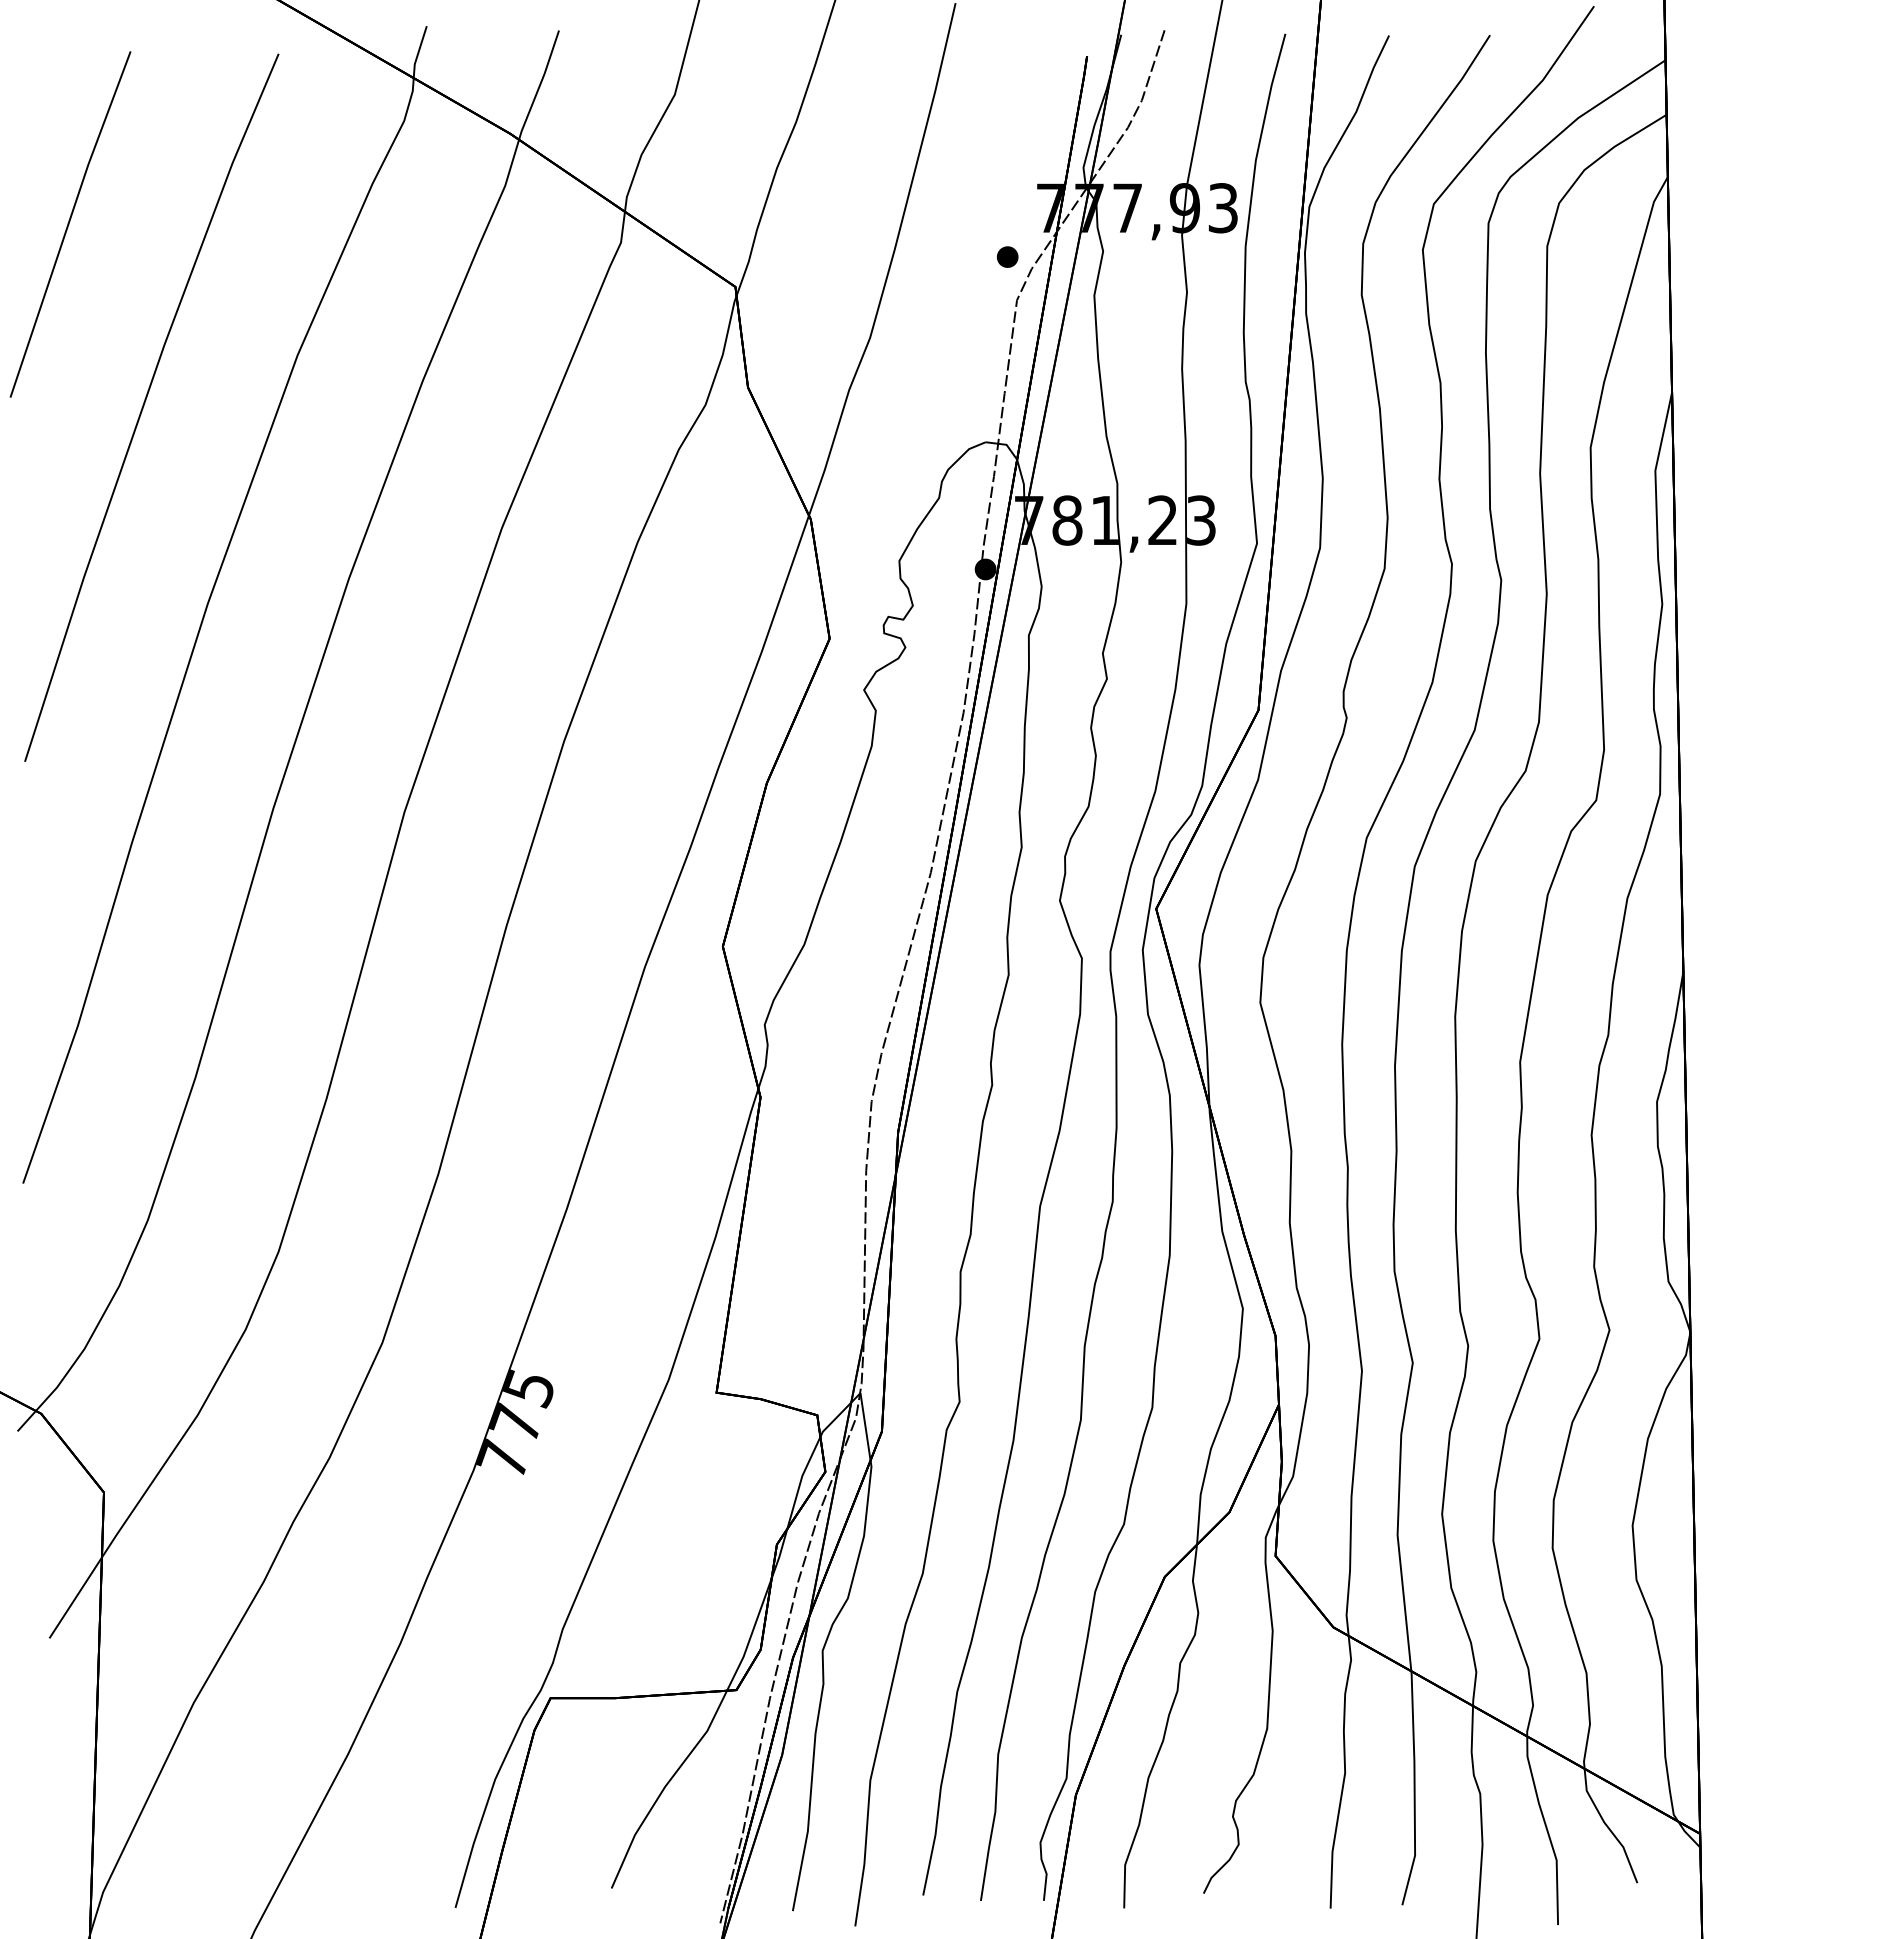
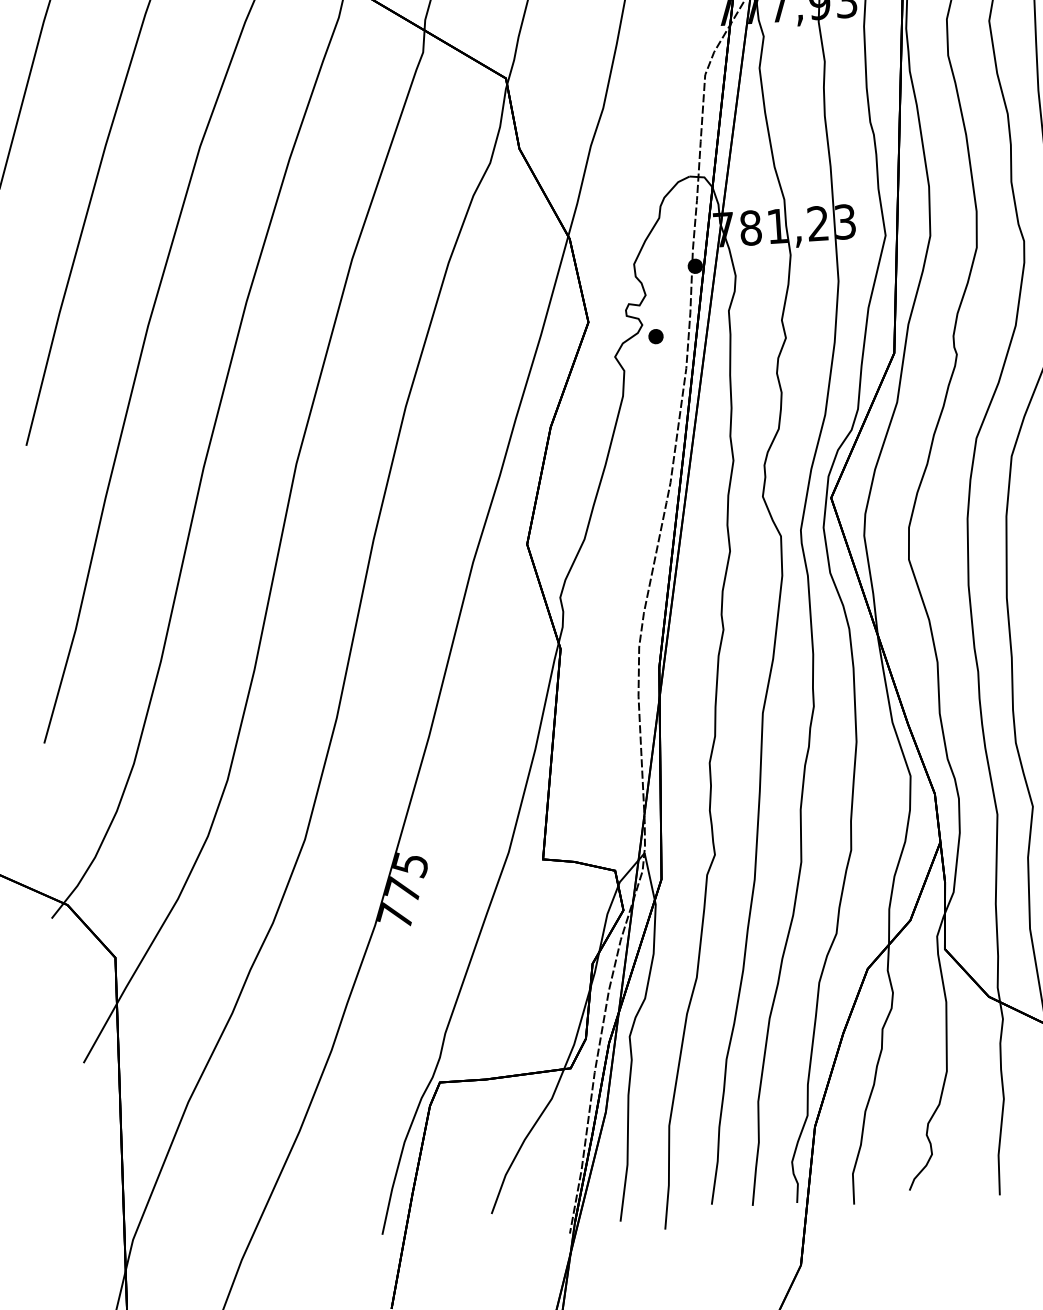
part: (1007, 256) -> (655, 336), moved

